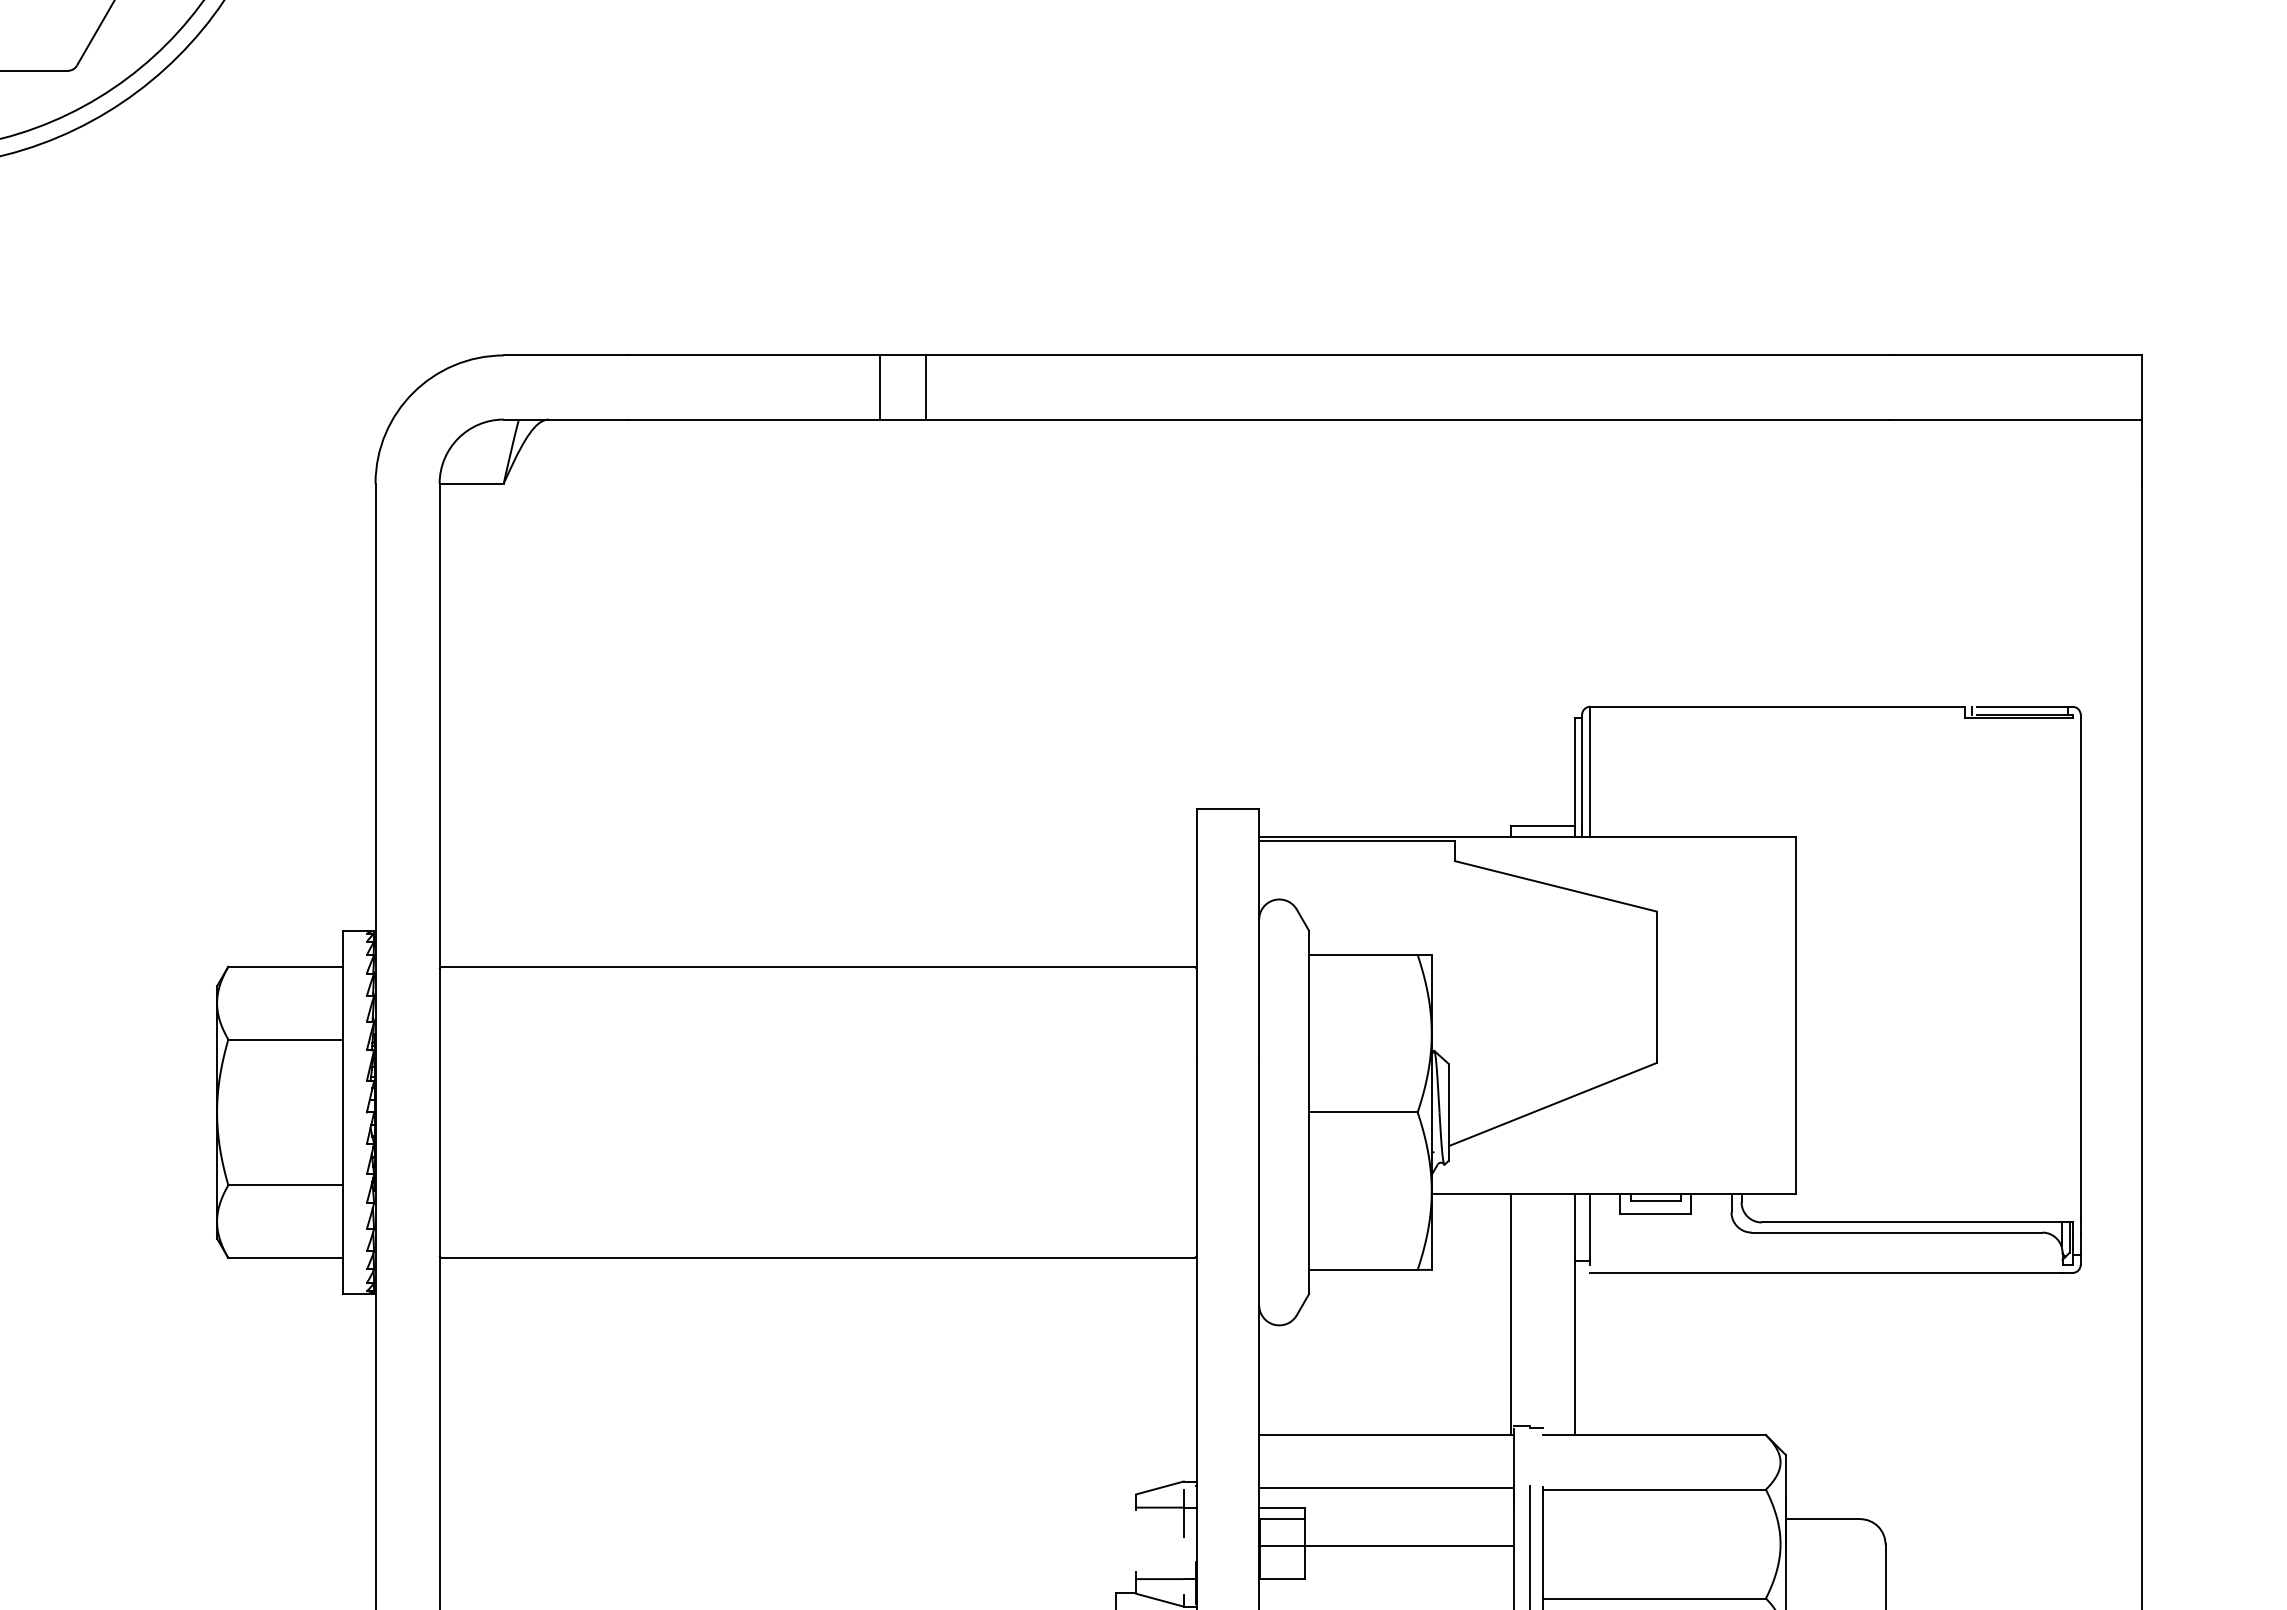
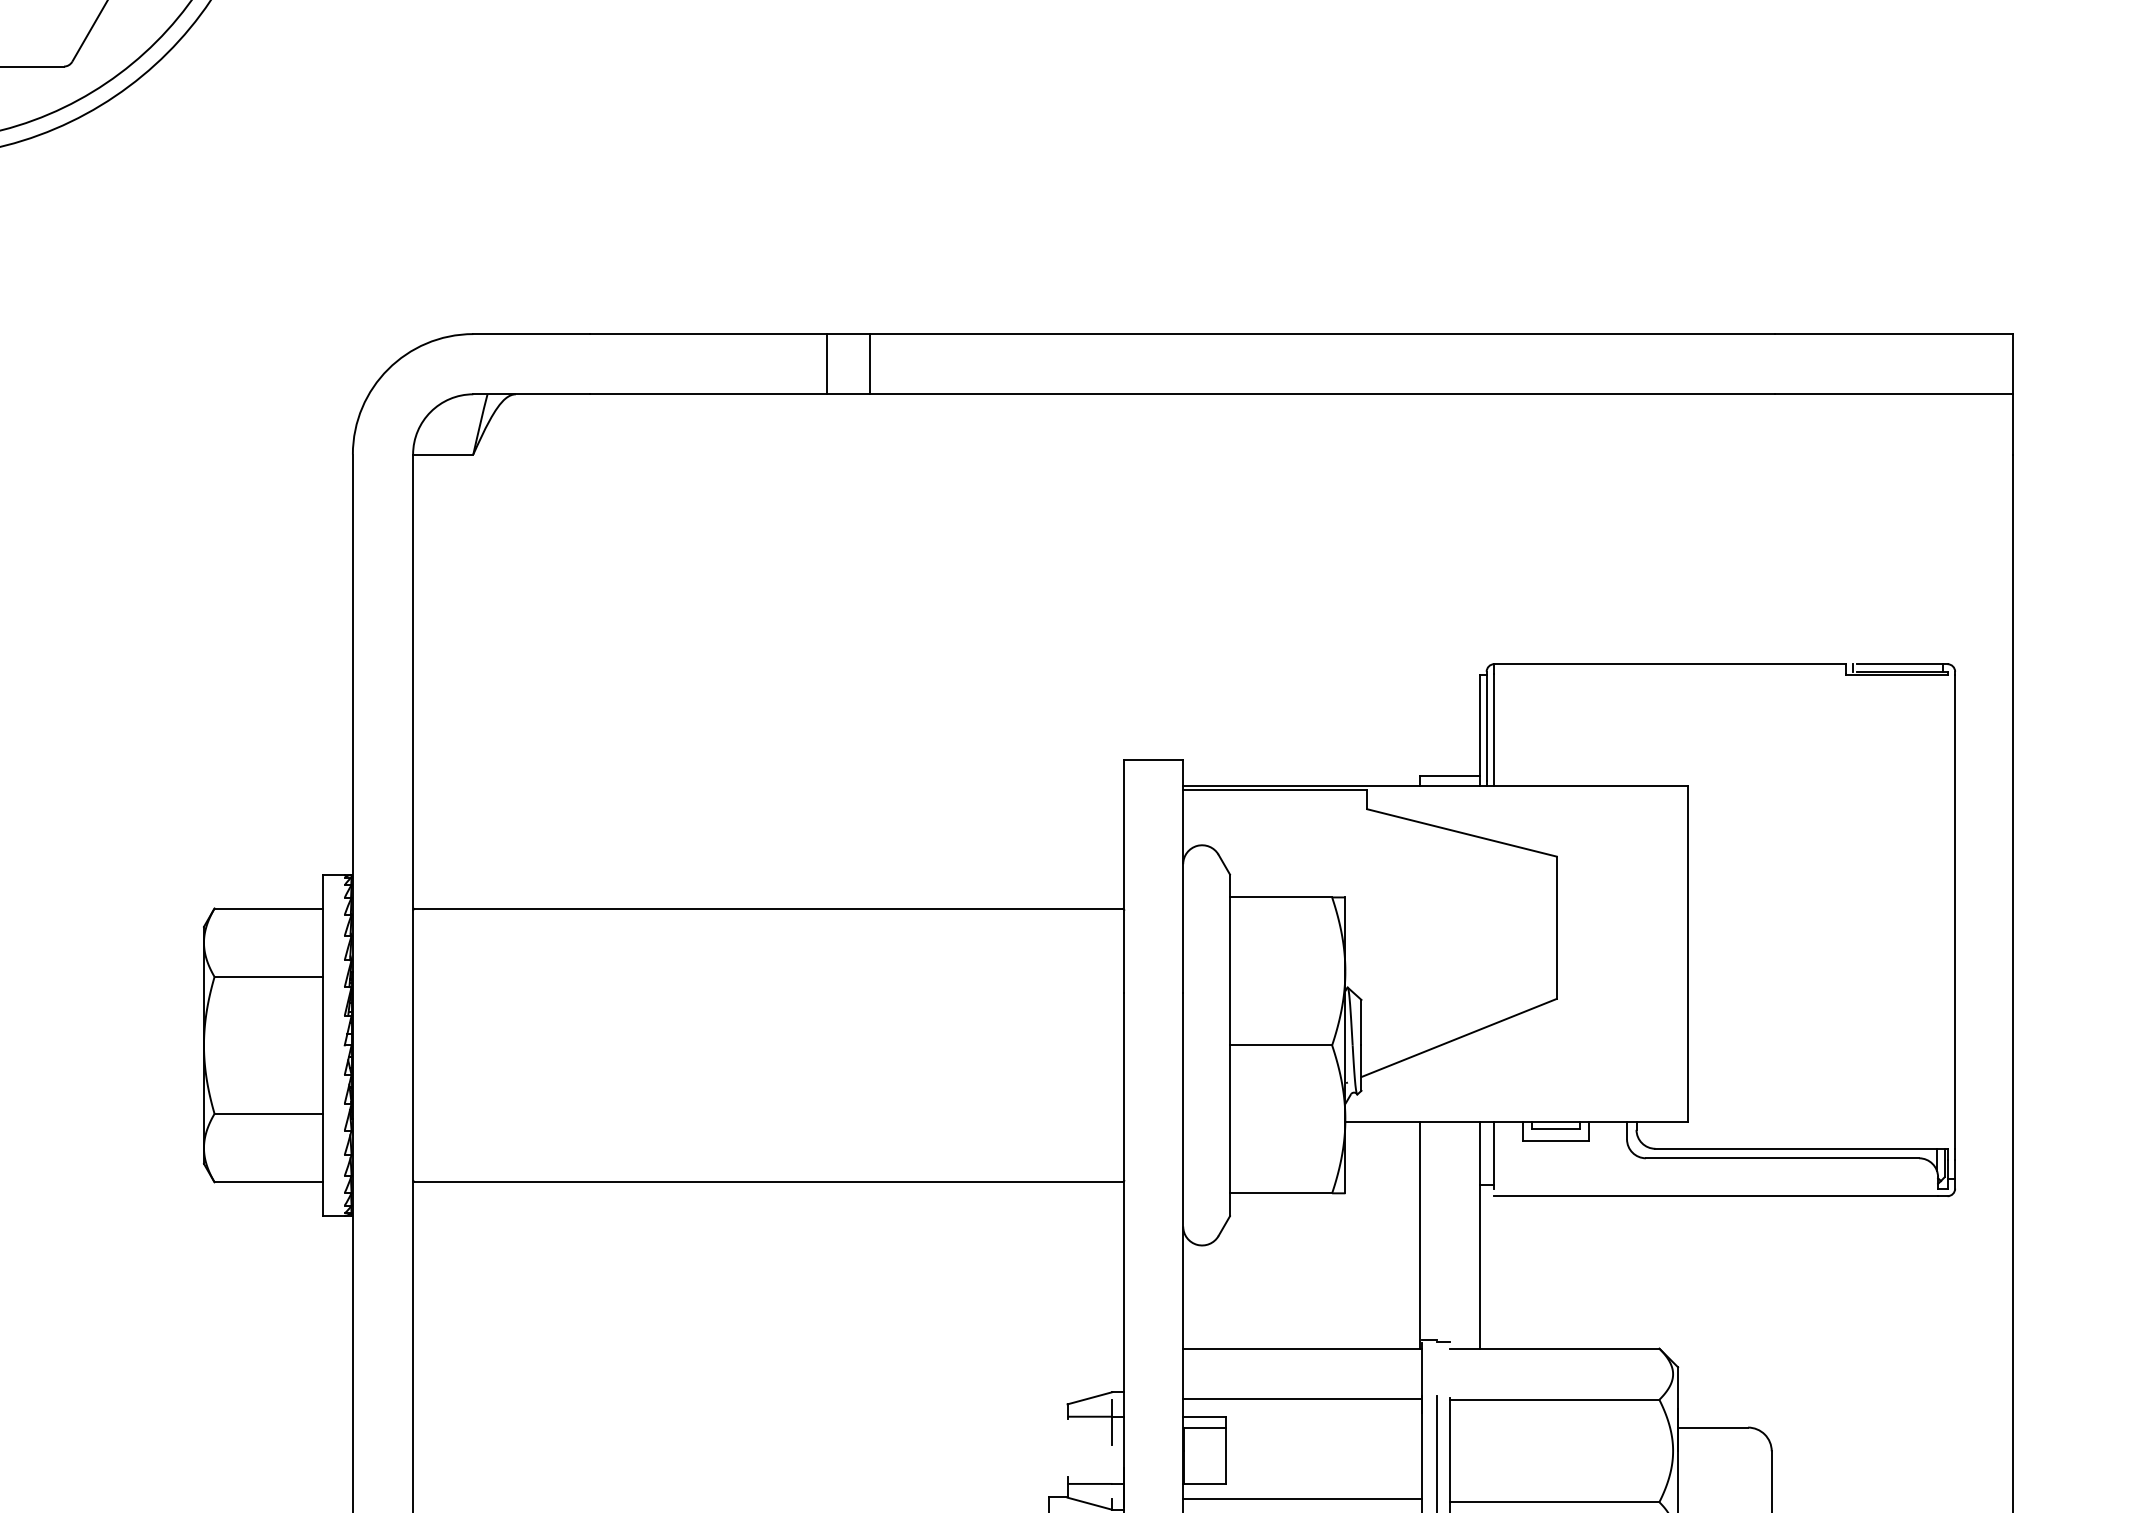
line: (1386, 1546) -> (1302, 1499), moved

